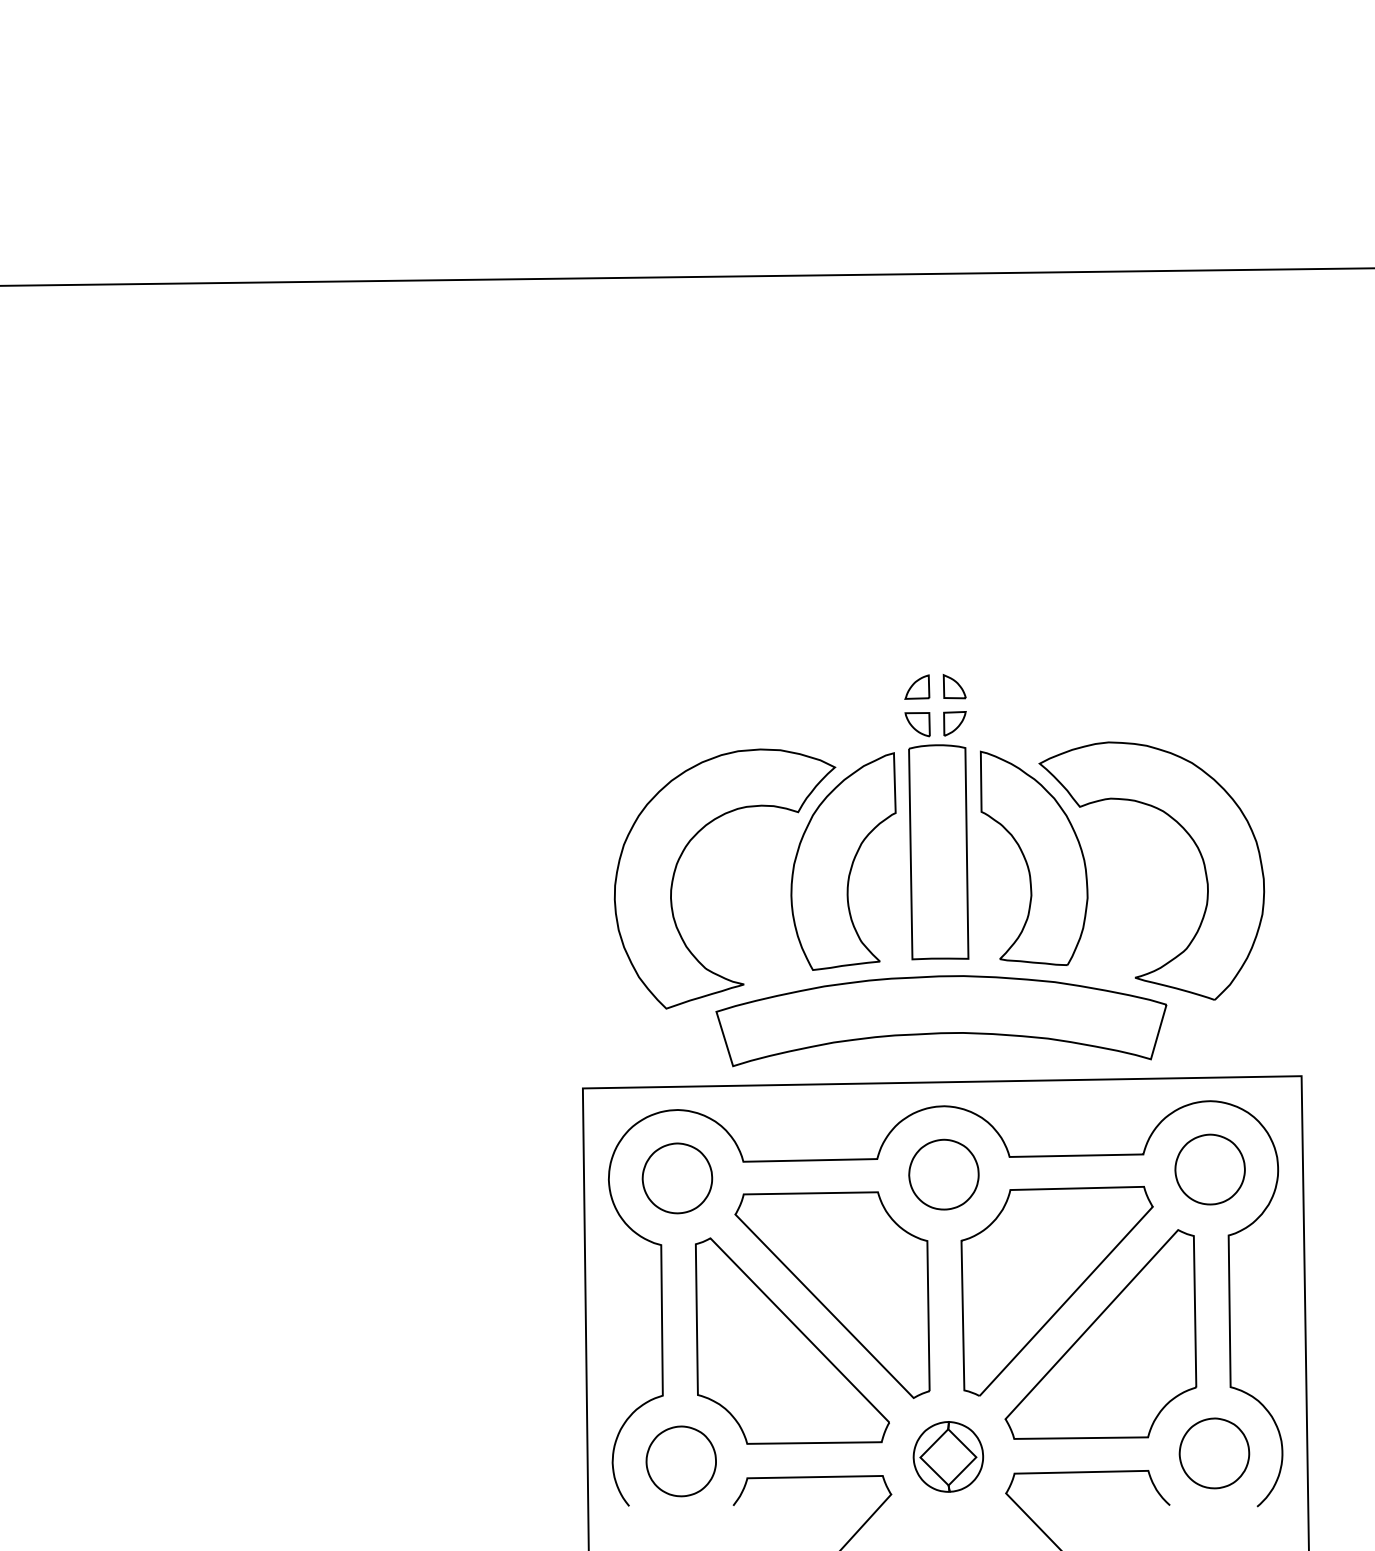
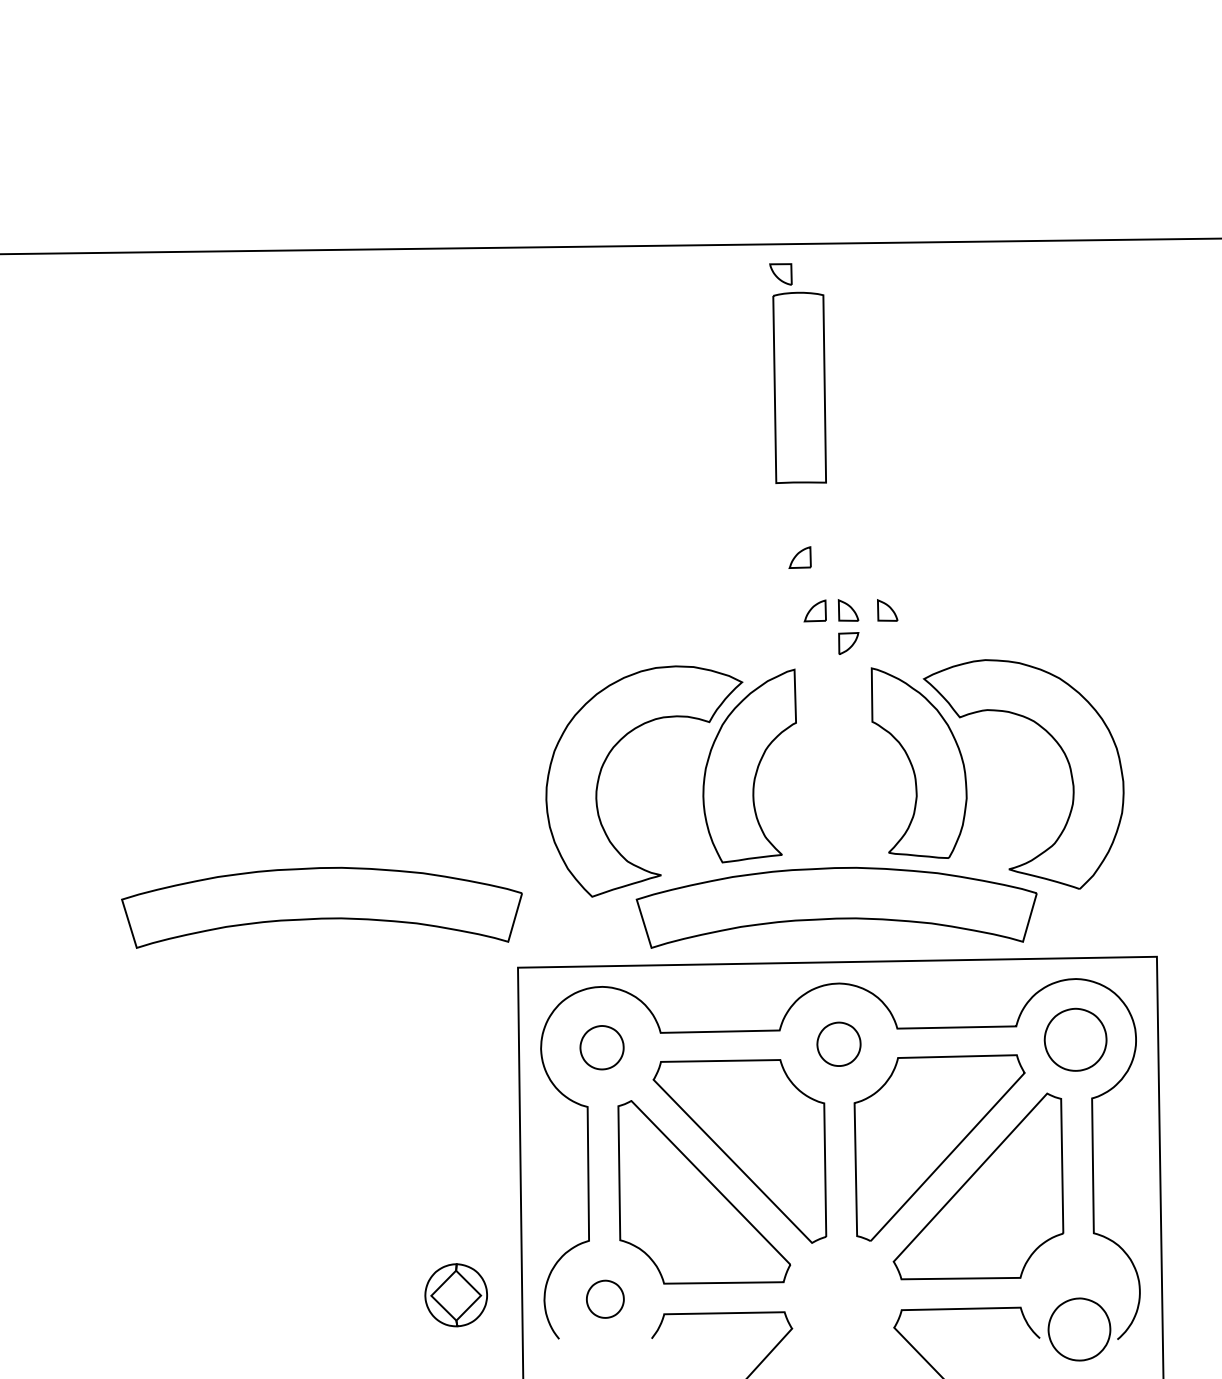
part: (900, 626) -> (800, 557), added
part: (998, 686) -> (887, 610), added
part: (936, 836) -> (797, 373), moved
part: (362, 1021) -> (322, 908), added
part: (943, 1174) -> (838, 1044), size x0.7
part: (677, 1178) -> (602, 1047), size x0.7
part: (1214, 1453) -> (1079, 1329), moved
part: (948, 1456) -> (456, 1294), moved
part: (680, 1461) -> (604, 1299), size x0.6

